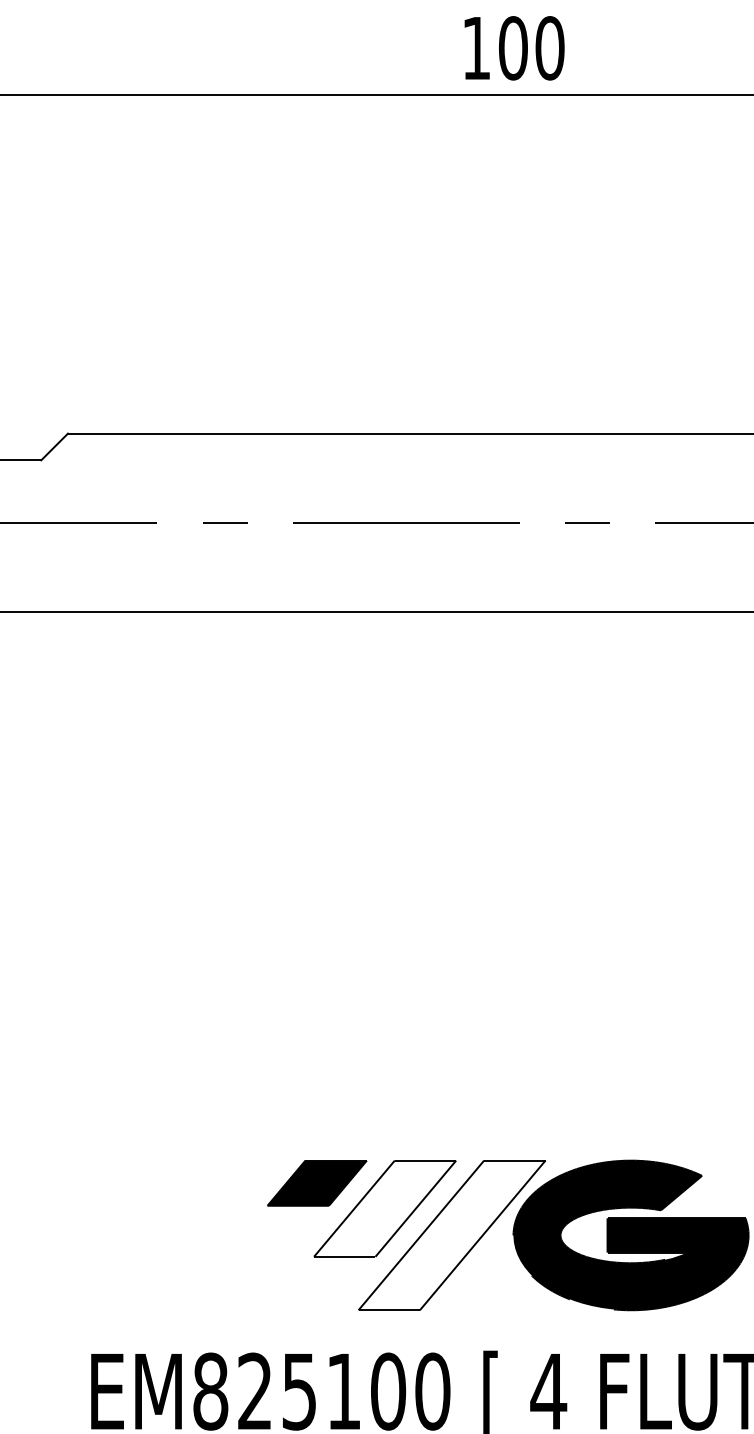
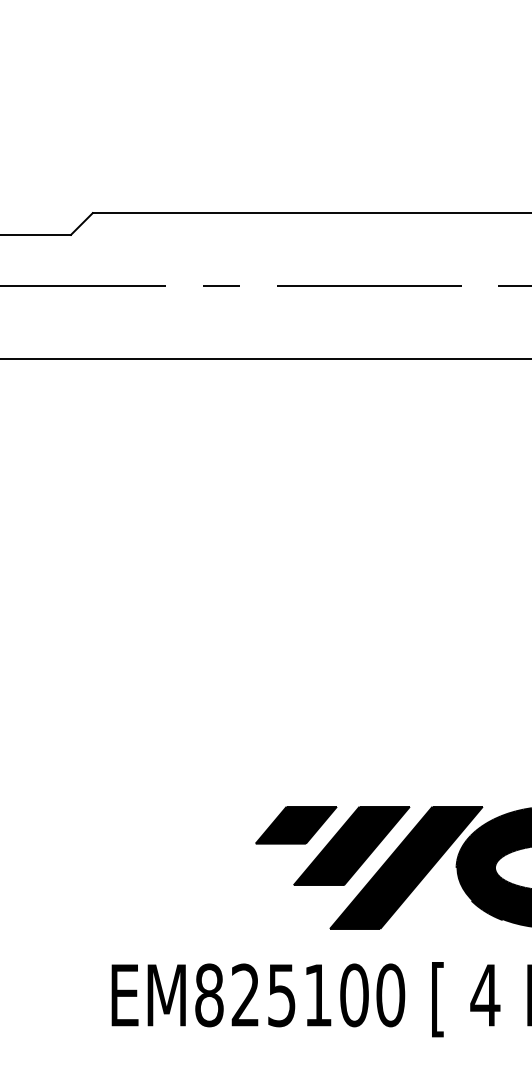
fill: (385, 1208) -> (352, 845), added
fill: (451, 1235) -> (405, 867), added

